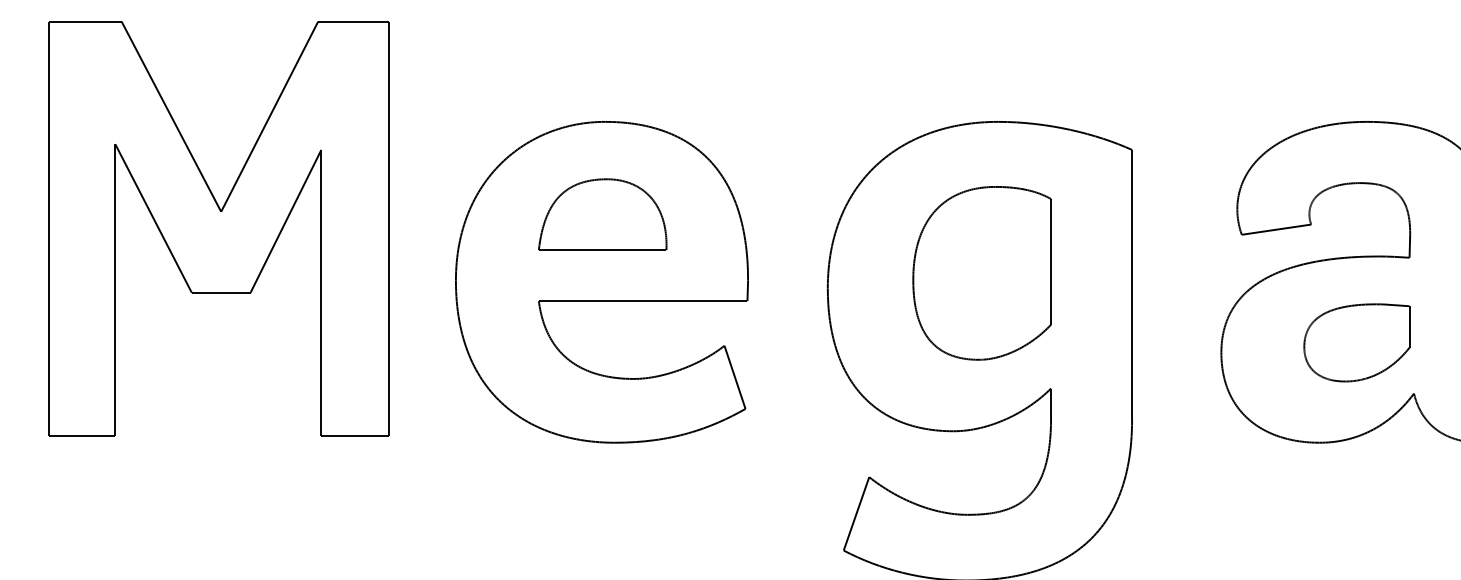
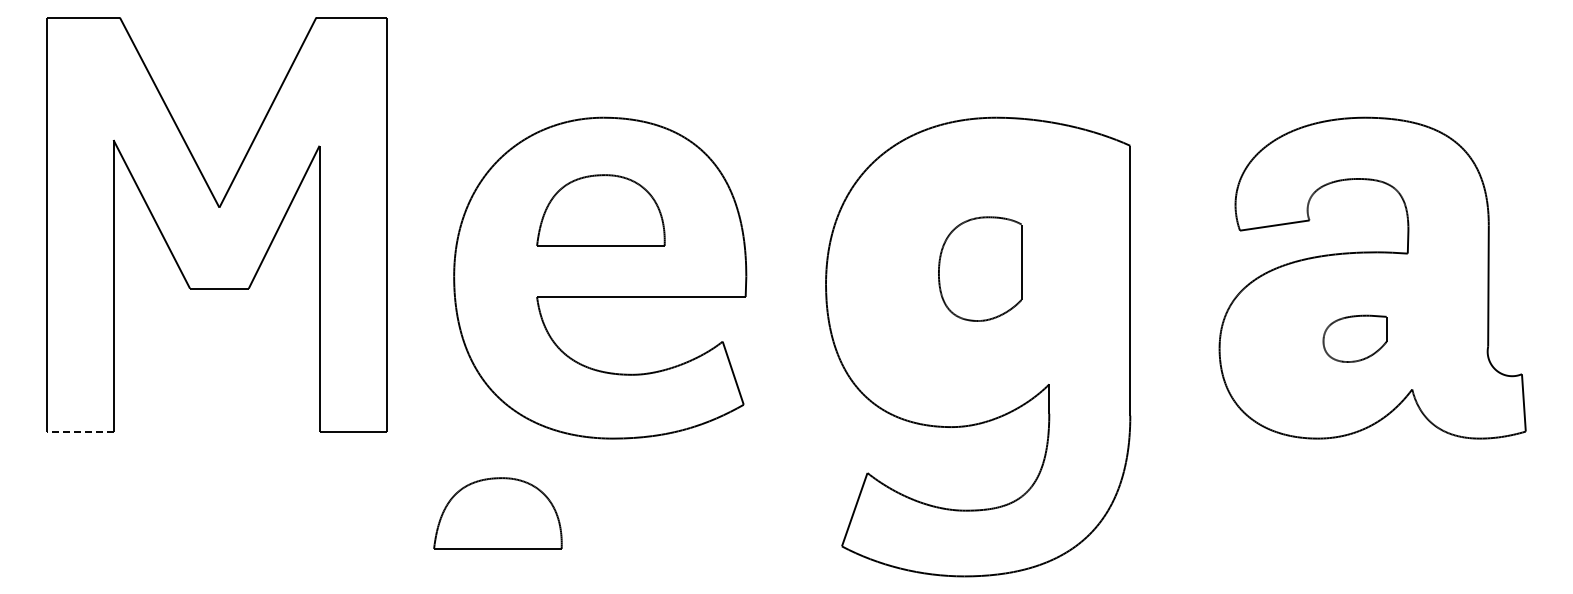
part: (981, 272) -> (979, 268), size x0.6
part: (1356, 342) -> (1354, 338), size x0.6
line: (81, 436) -> (79, 432), solid -> dashed
part: (499, 517) -> (497, 513), added

